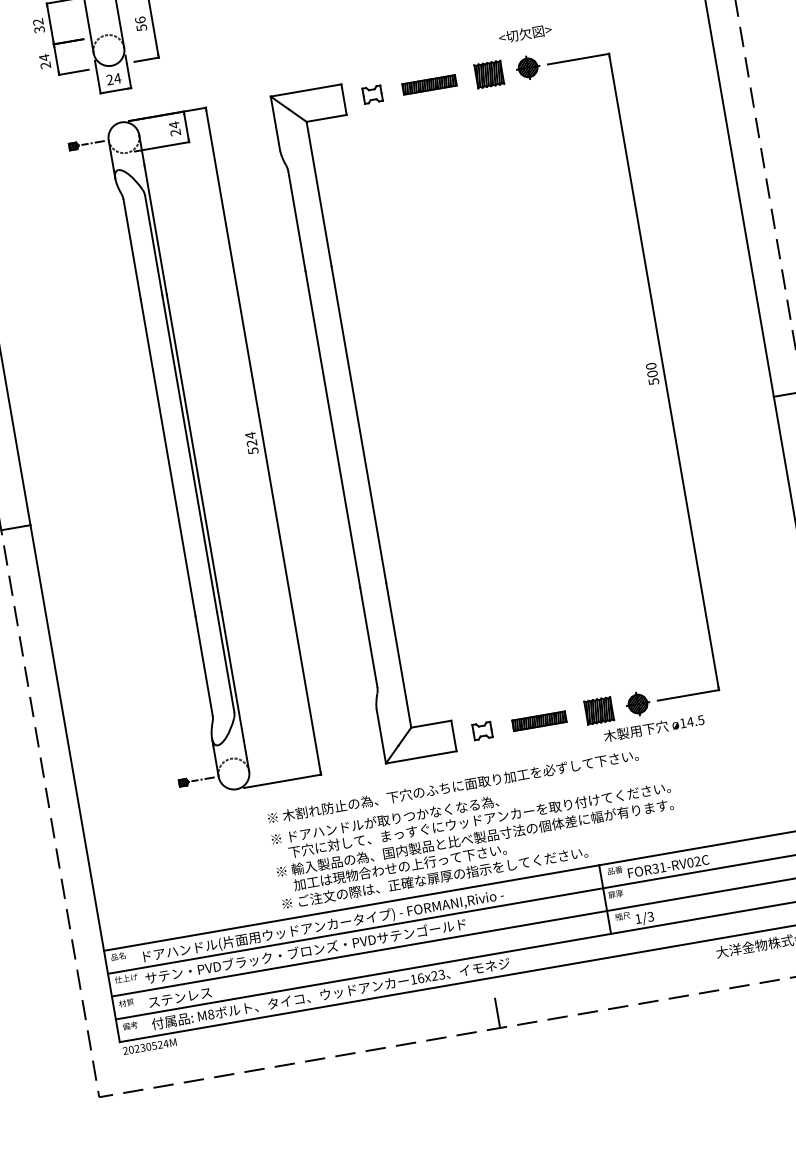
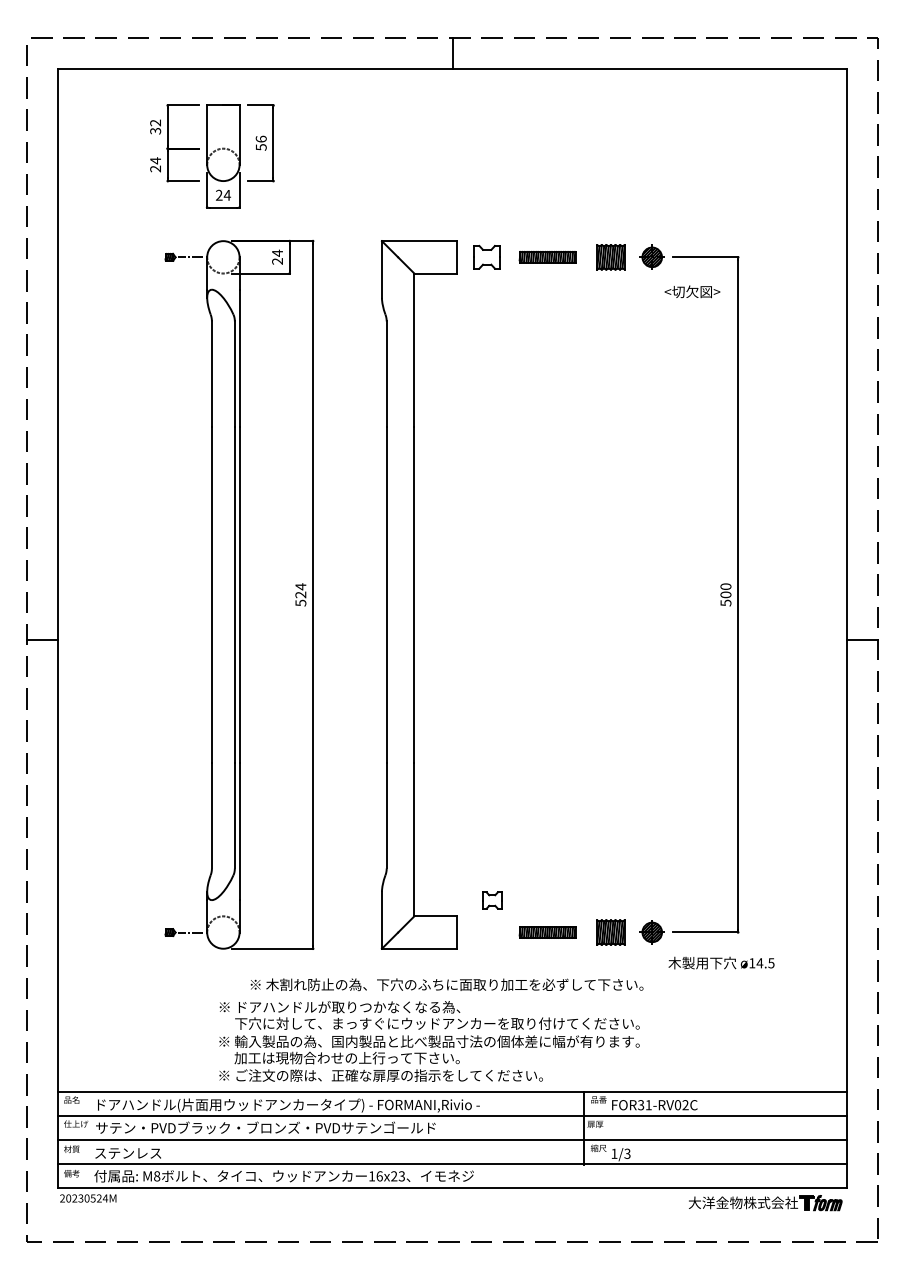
text: (525, 33) -> (692, 291), moved
part: (372, 94) -> (487, 257), size x1.4
text: (654, 727) -> (721, 962), moved
part: (482, 730) -> (492, 900), moved
text: (475, 838) -> (429, 1041), moved
line: (497, 1012) -> (452, 1225), removed

